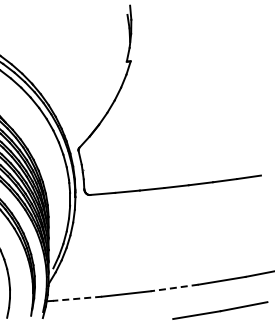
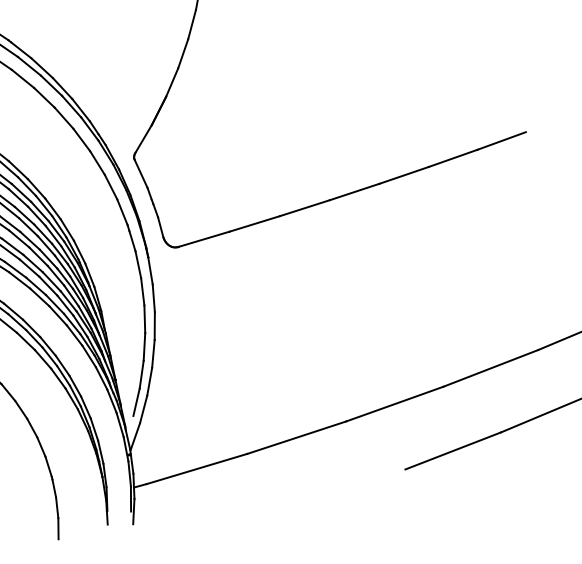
line: (174, 288) -> (394, 405), dashed -> solid
line: (77, 298) -> (196, 468), dashed -> solid

